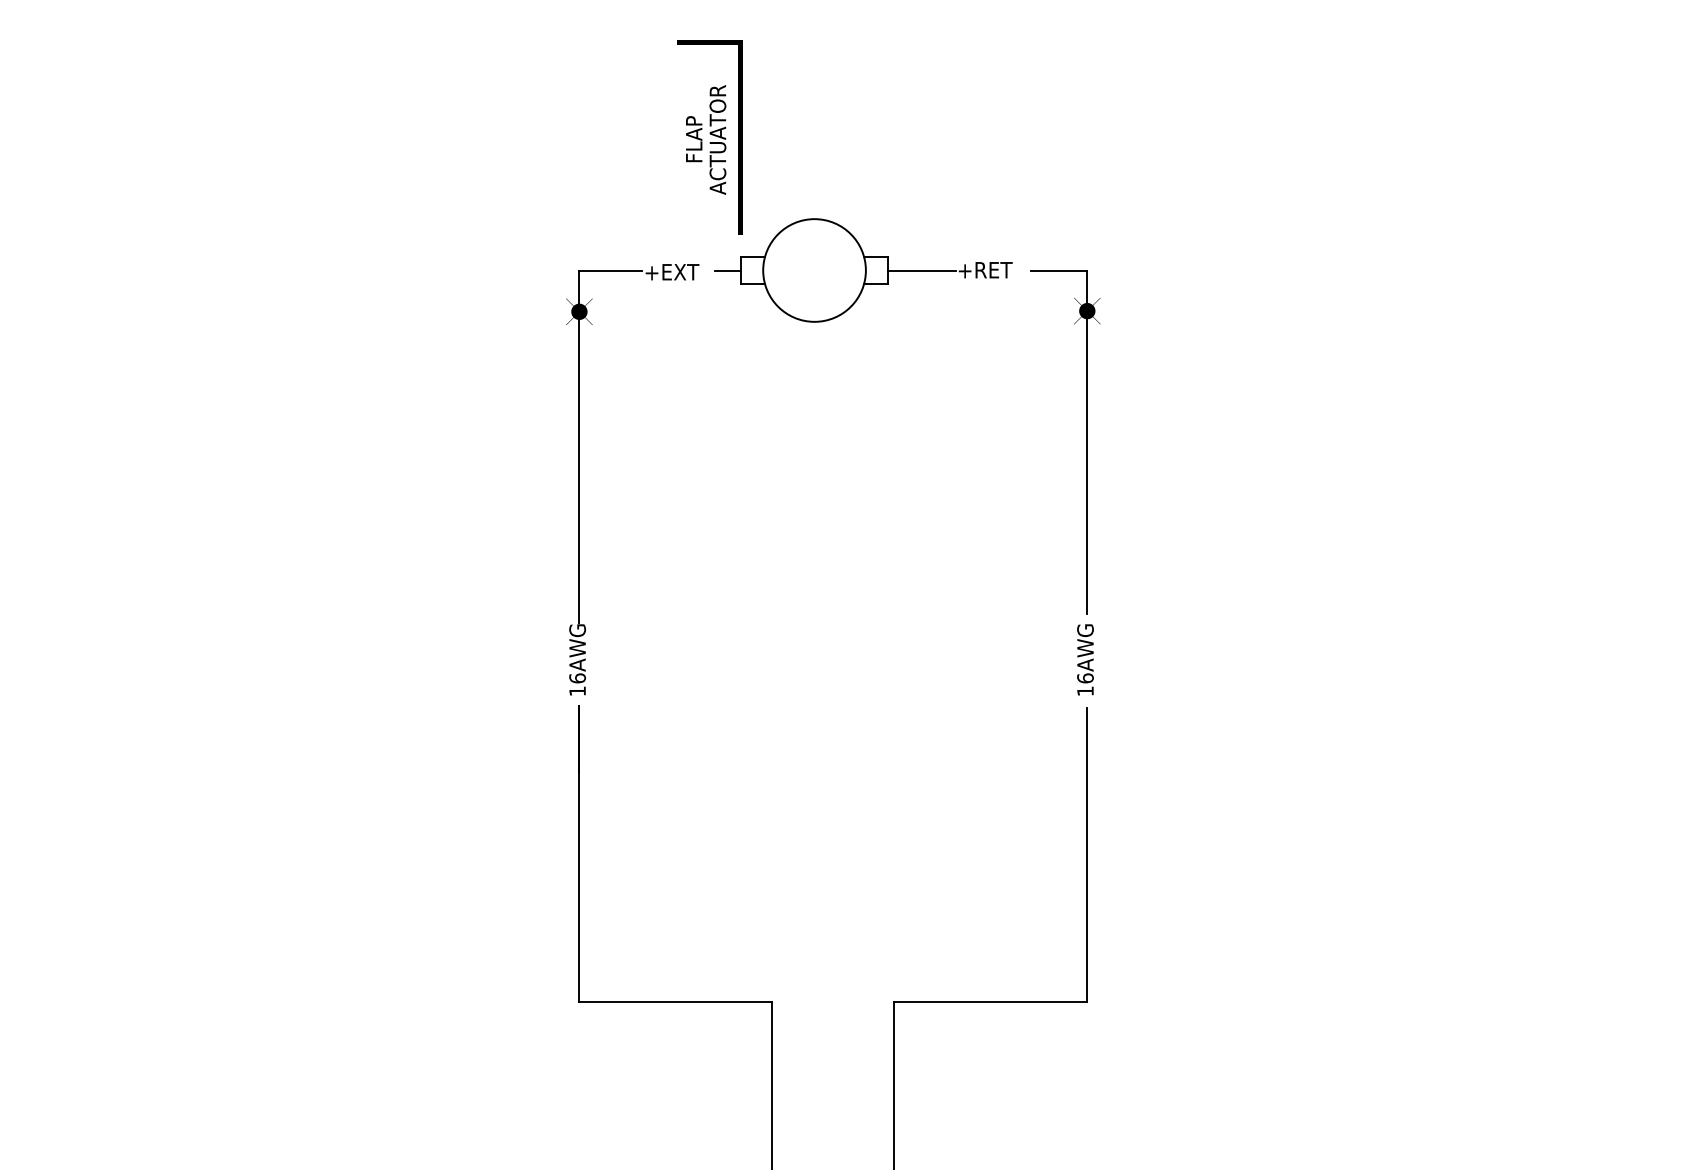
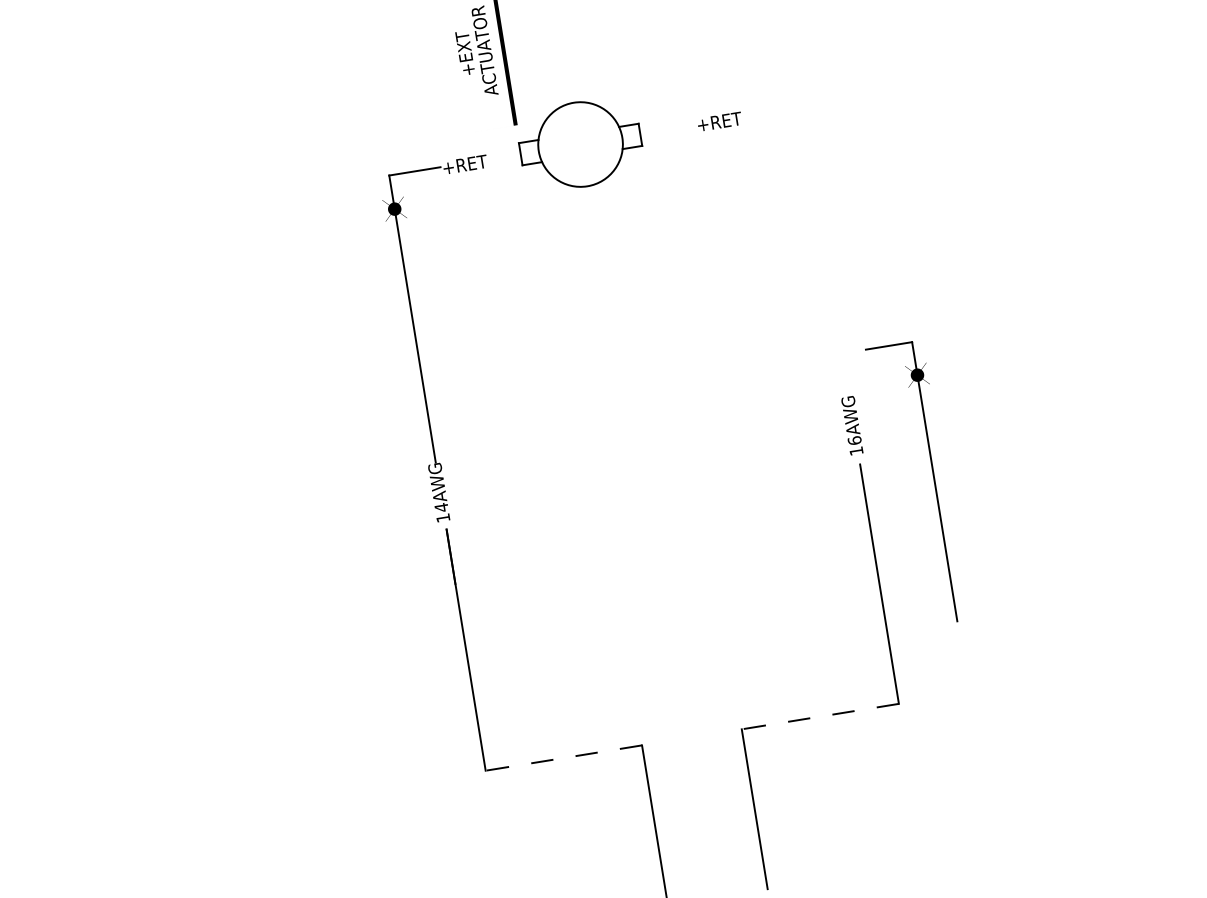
text: (694, 138) -> (465, 52), FLAP -> +EXT
line: (727, 270) -> (509, 156), removed
line: (922, 270) -> (668, 130), removed
text: (681, 272) -> (472, 163), +EXT -> +RET
part: (1086, 442) -> (934, 482), moved
text: (577, 678) -> (441, 507), 16AWG -> 14AWG
line: (675, 1002) -> (563, 758), solid -> dashed
line: (990, 1002) -> (820, 716), solid -> dashed

